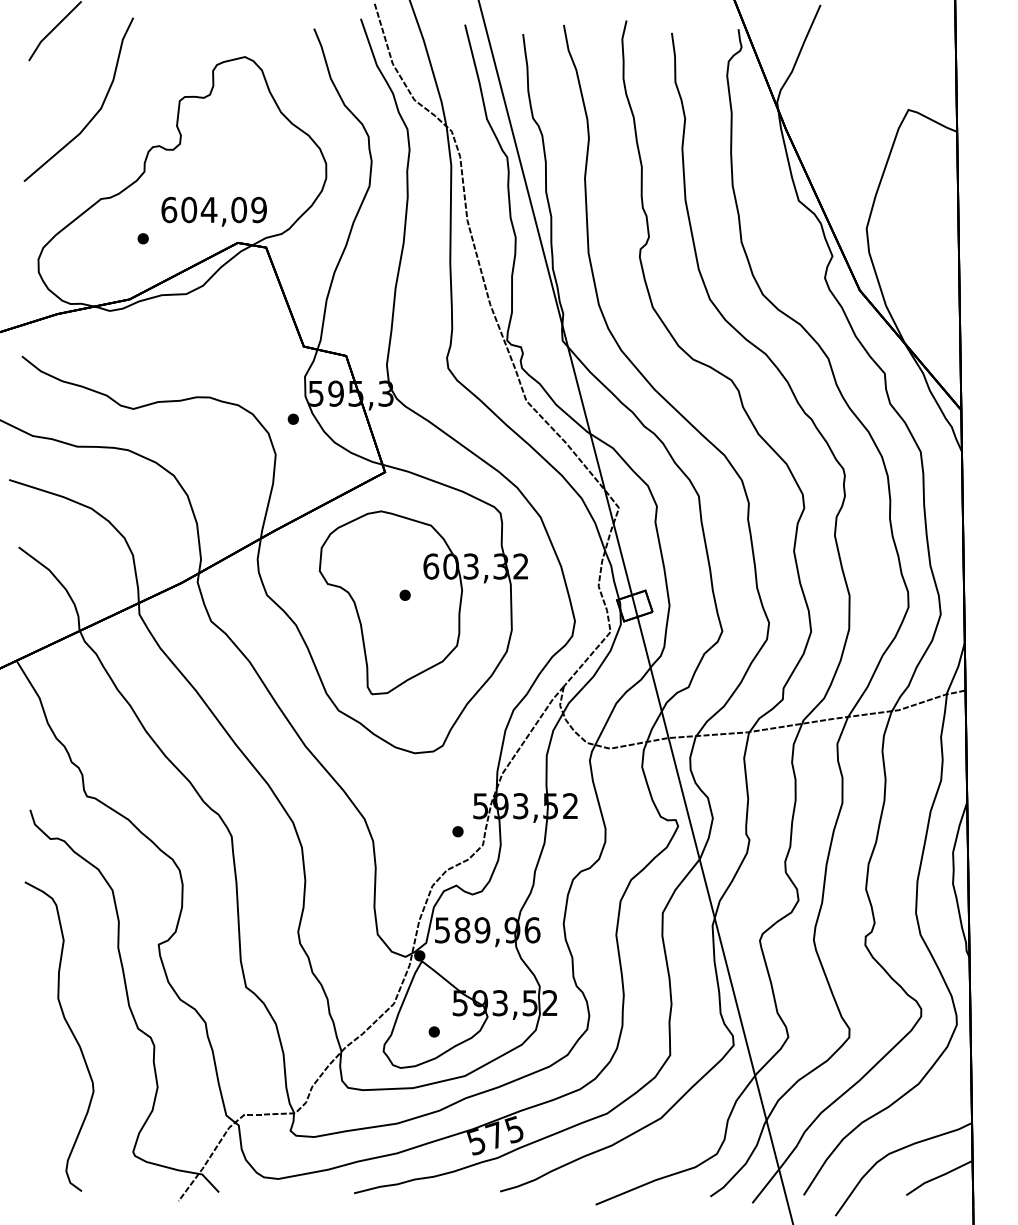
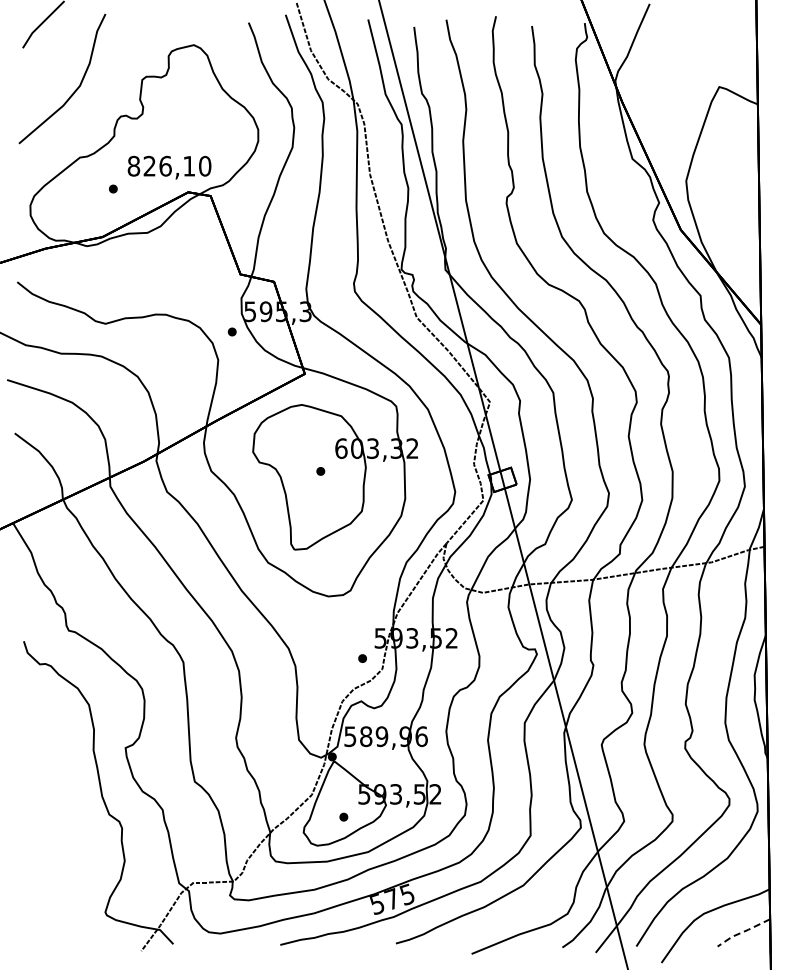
text: (214, 209) -> (169, 165), 604,09 -> 826,10
curve: (70, 1031) -> (55, 816), removed
line: (937, 1177) -> (742, 932), solid -> dashed

